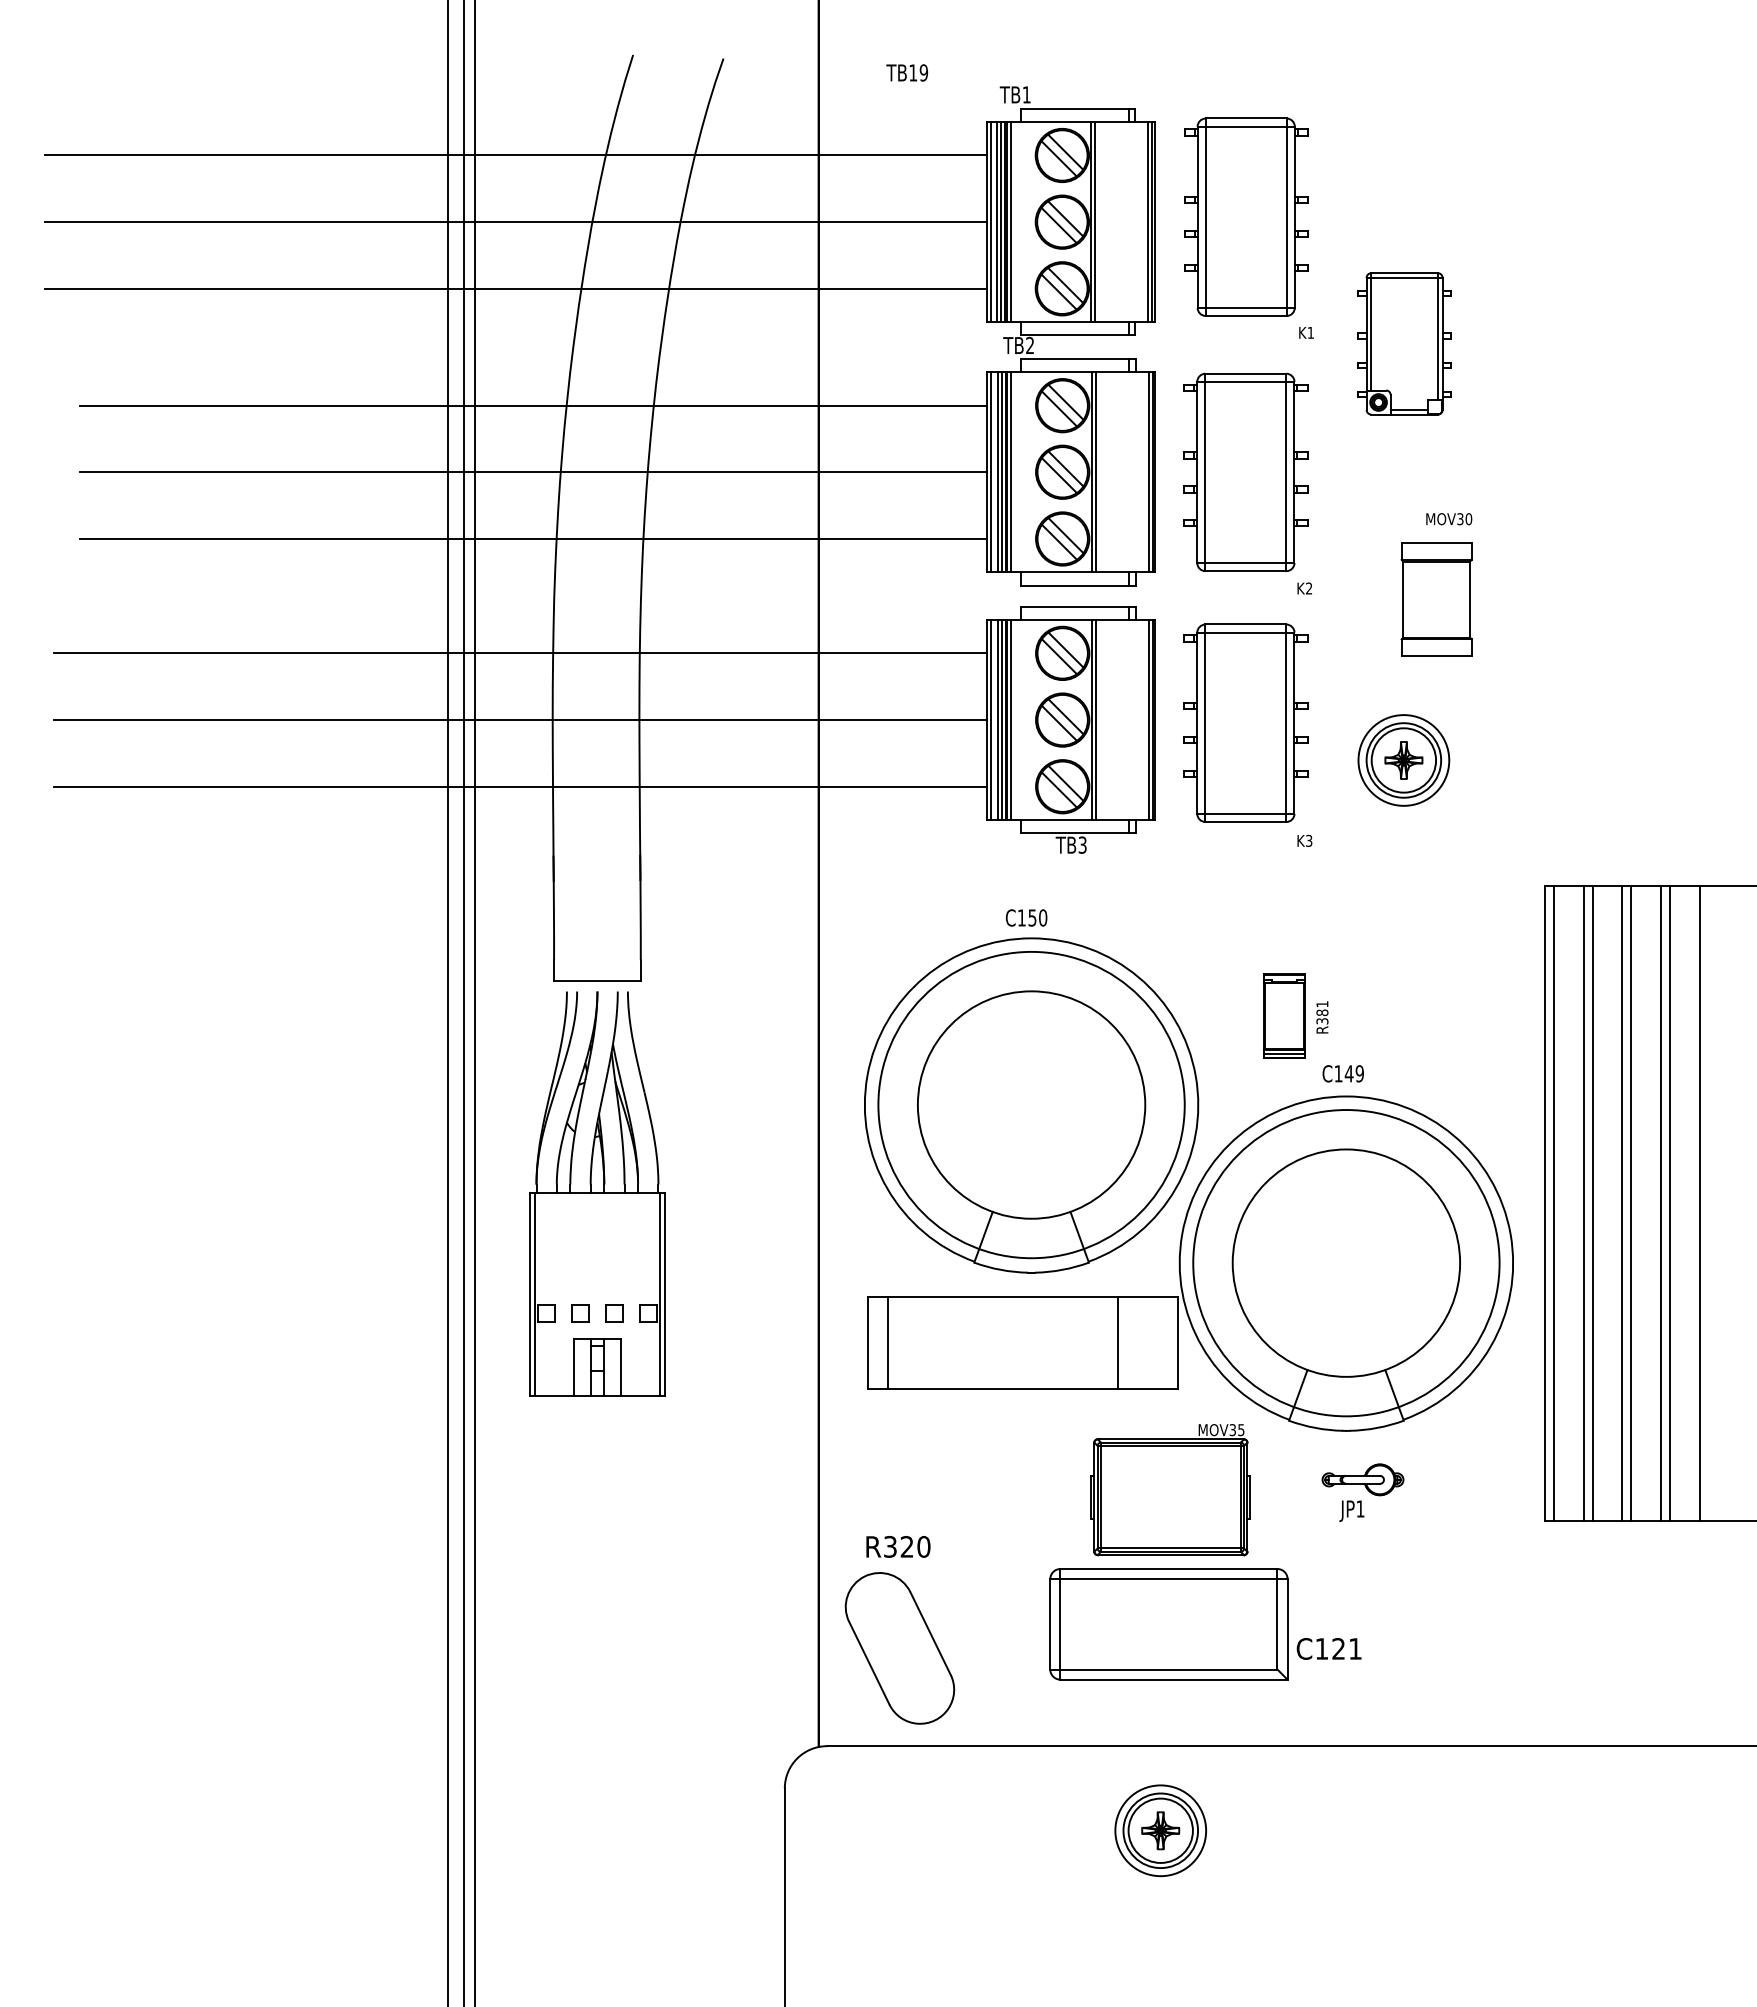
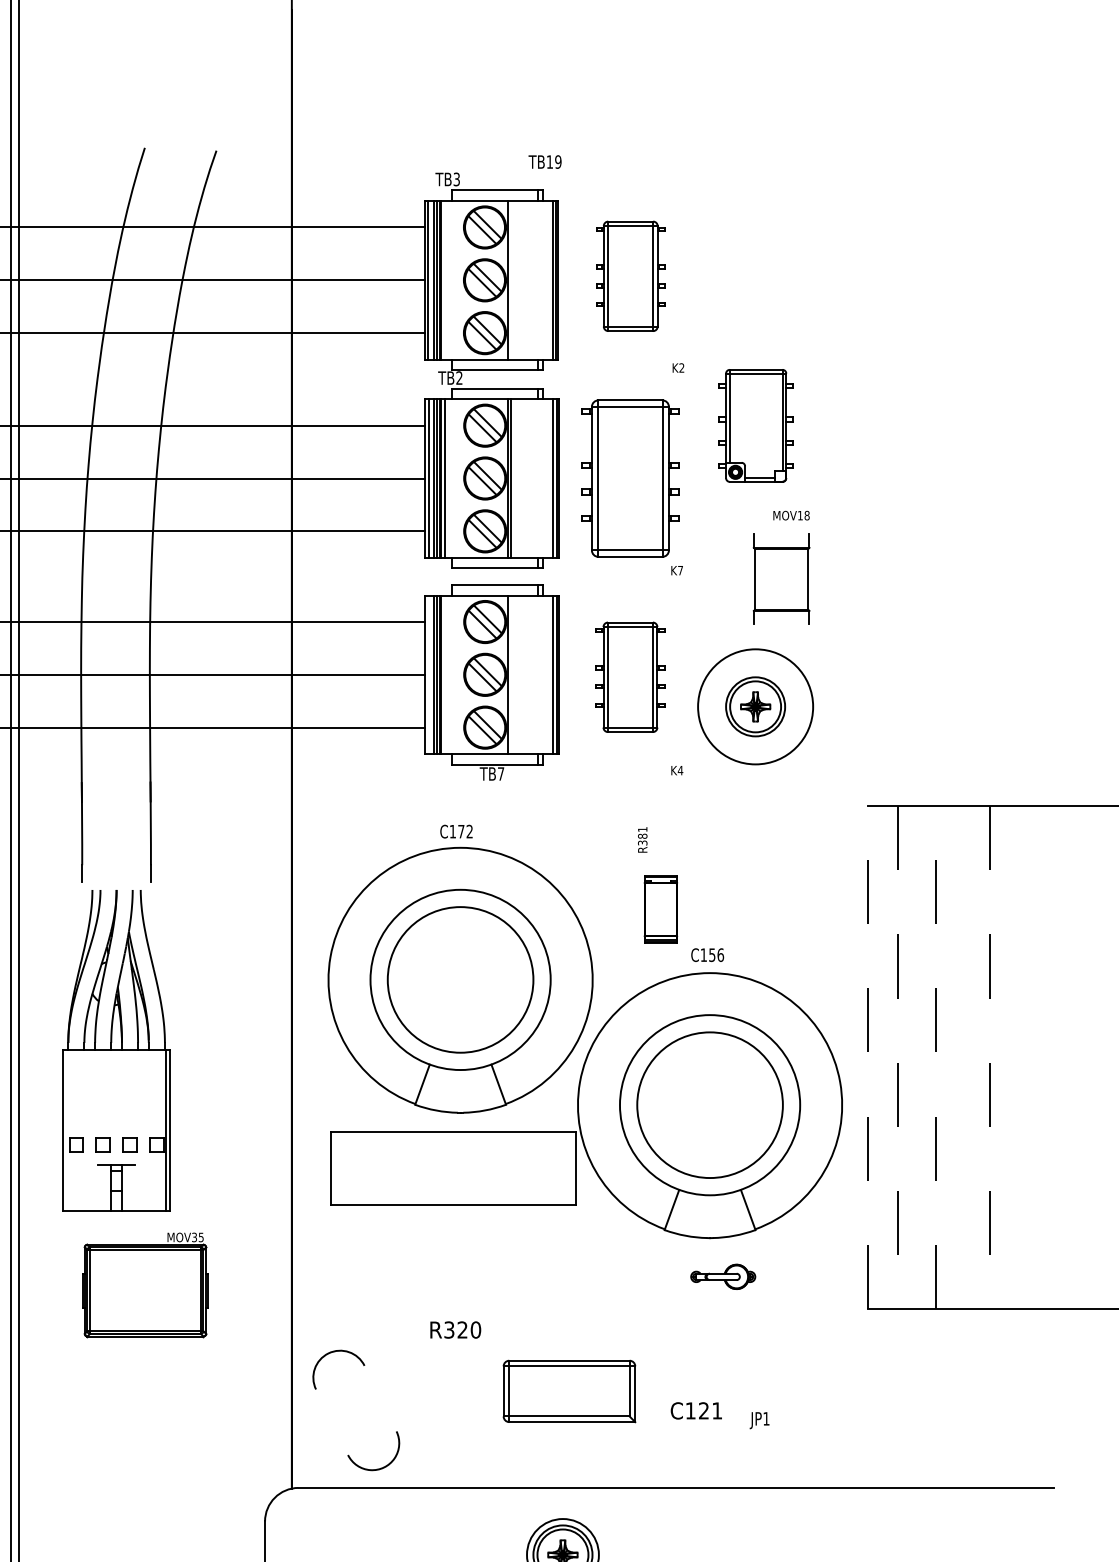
text: (907, 72) -> (545, 161), moved
text: (1026, 94) -> (456, 179), TB1 -> TB3
part: (1246, 216) -> (630, 275), size x0.7
line: (1011, 222) -> (444, 280), removed
line: (1095, 222) -> (511, 280), removed
text: (1310, 332) -> (681, 367), K1 -> K2
part: (1404, 343) -> (756, 425), moved
text: (1464, 519) -> (803, 515), MOV30 -> MOV18
line: (1436, 542) -> (781, 534), removed
text: (1309, 588) -> (680, 570), K2 -> K7
line: (1436, 656) -> (781, 624), removed
line: (991, 720) -> (428, 675), removed
line: (1011, 720) -> (444, 675), removed
line: (1095, 720) -> (511, 675), removed
part: (1245, 722) -> (630, 676), size x0.7
circle: (1403, 760) -> (755, 706), size x1.6
text: (1308, 840) -> (680, 770), K3 -> K4
text: (1082, 844) -> (500, 773), TB3 -> TB7
text: (1037, 917) -> (465, 831), C150 -> C172
line: (597, 981) -> (116, 882), removed
text: (1322, 1017) -> (642, 840), moved
text: (1354, 1073) -> (716, 954), C149 -> C156
circle: (1031, 1104) -> (460, 979), size x0.6
line: (1554, 1202) -> (874, 1057), removed
line: (1592, 1202) -> (905, 1057), removed
line: (1622, 1202) -> (928, 1057), removed
line: (1661, 1202) -> (959, 1057), removed
line: (1669, 1202) -> (966, 1057), removed
line: (1545, 1203) -> (867, 1057), solid -> dashed
line: (1583, 1203) -> (897, 1057), solid -> dashed
line: (1631, 1203) -> (935, 1057), solid -> dashed
line: (1699, 1203) -> (989, 1057), solid -> dashed
circle: (1346, 1263) -> (710, 1105), size x0.6
line: (534, 1294) -> (66, 1130), removed
line: (888, 1342) -> (347, 1168), removed
line: (1118, 1342) -> (529, 1168), removed
line: (573, 1367) -> (97, 1187), removed
line: (621, 1367) -> (135, 1187), removed
part: (1170, 1490) -> (145, 1285), moved
text: (1351, 1510) -> (759, 1420), moved
text: (898, 1546) -> (455, 1329), moved
part: (1168, 1624) -> (569, 1391), size x0.7
line: (930, 1633) -> (380, 1398), removed
line: (869, 1662) -> (332, 1421), removed

